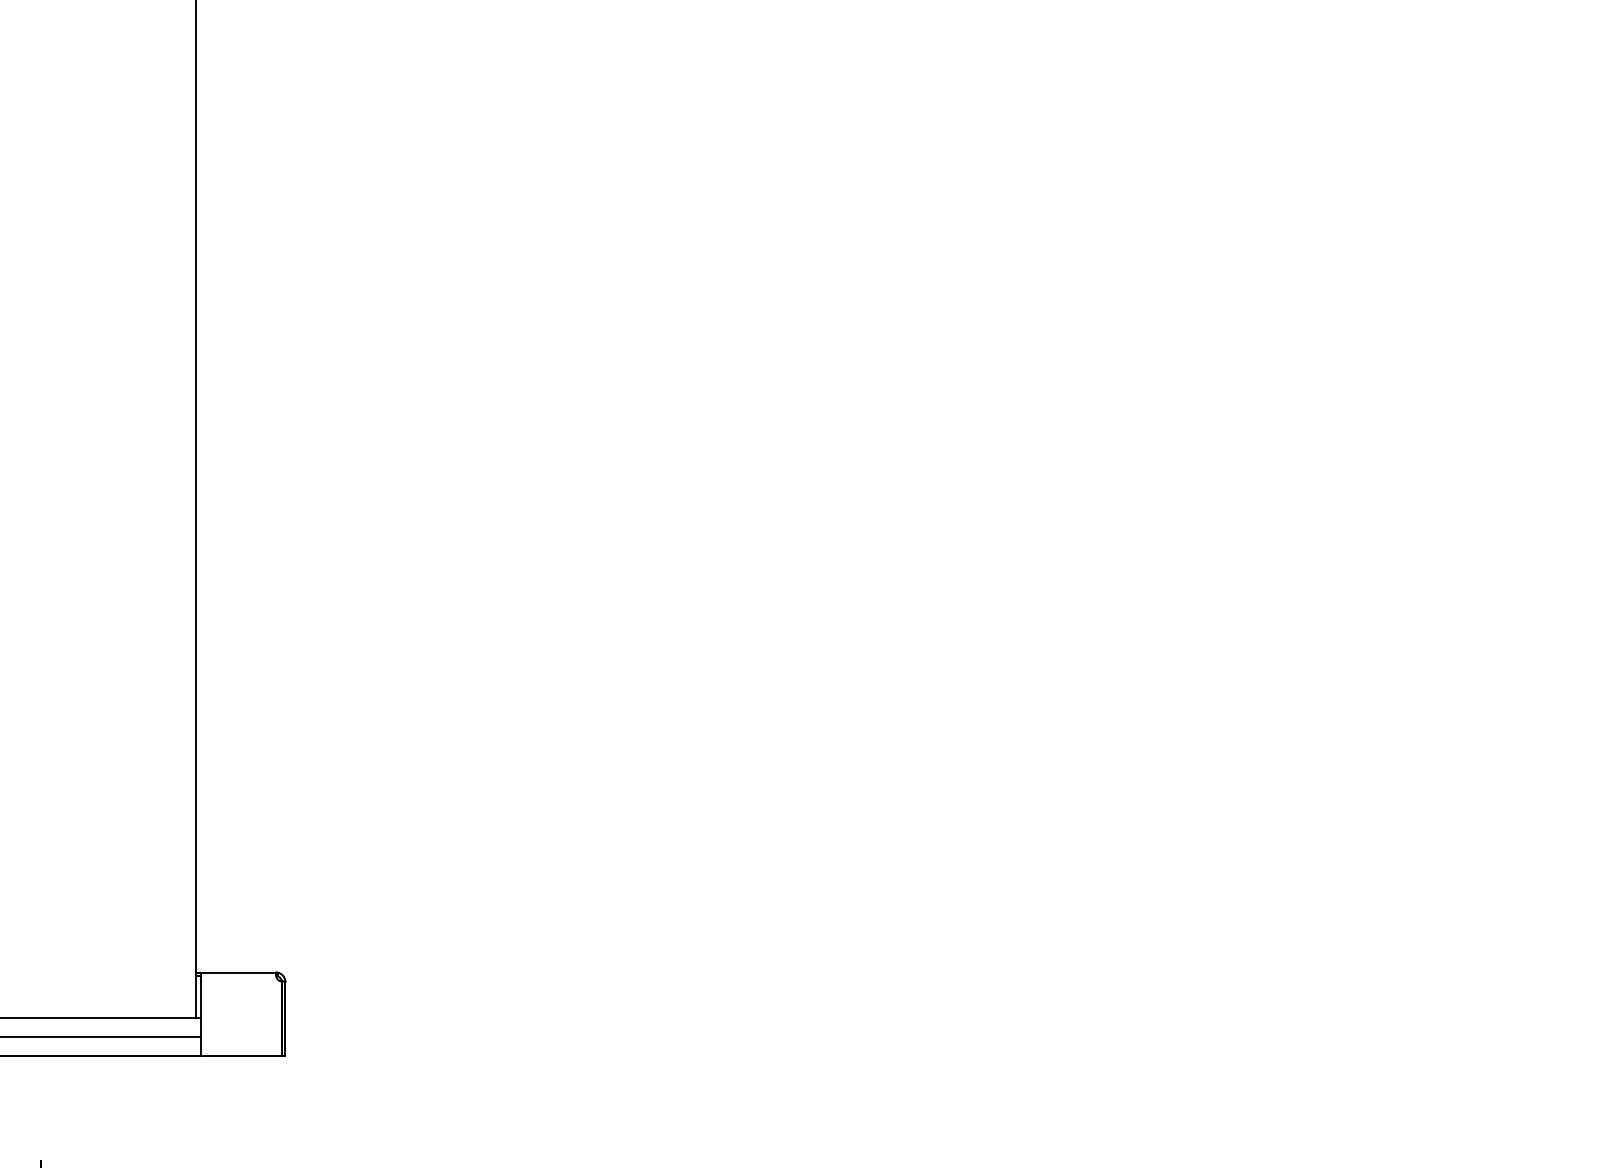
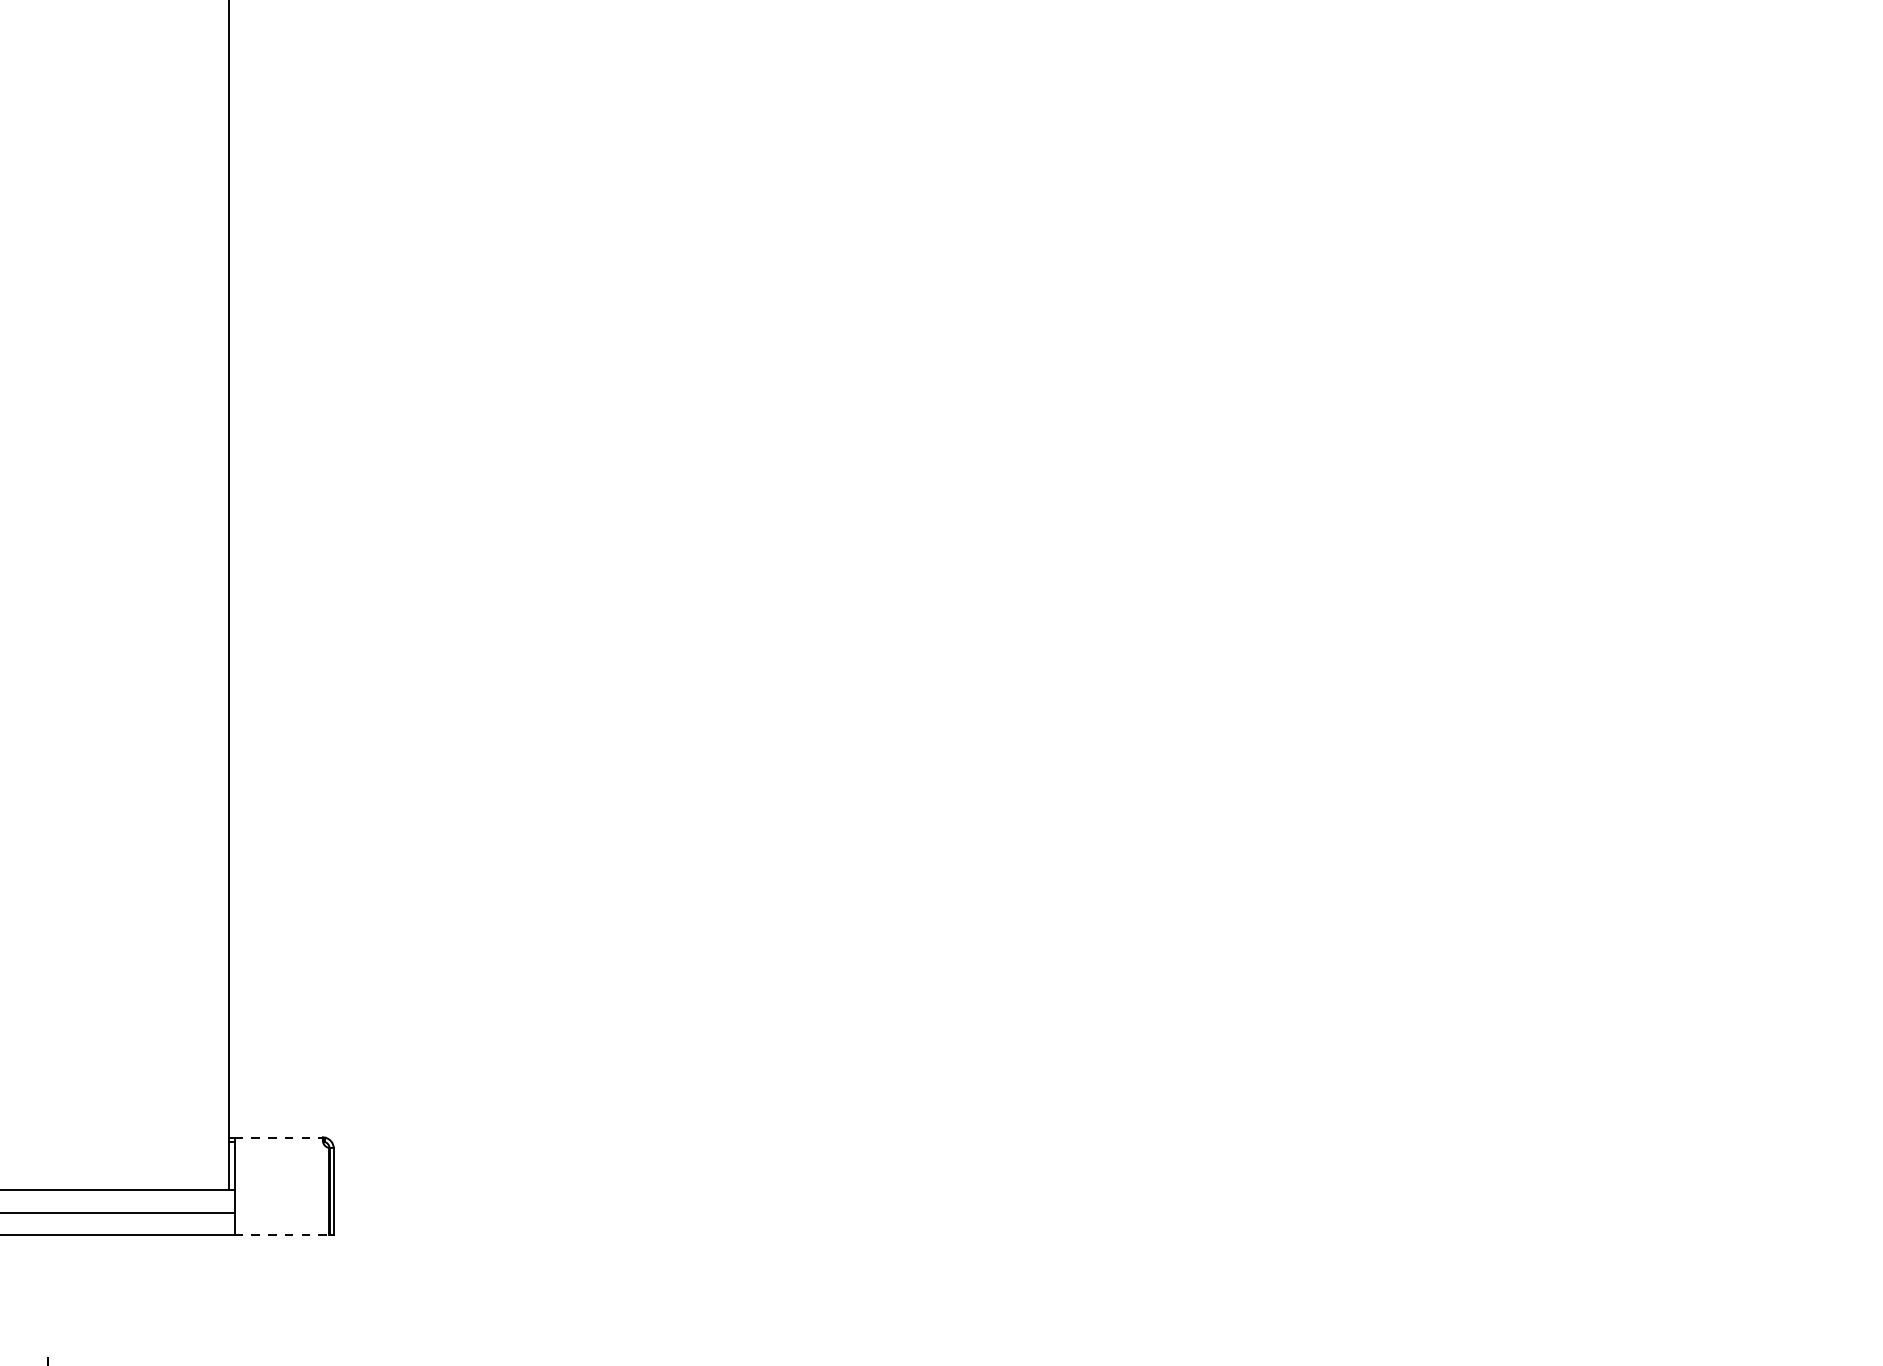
line: (238, 972) -> (278, 1137), solid -> dashed
line: (241, 1056) -> (282, 1235), solid -> dashed

